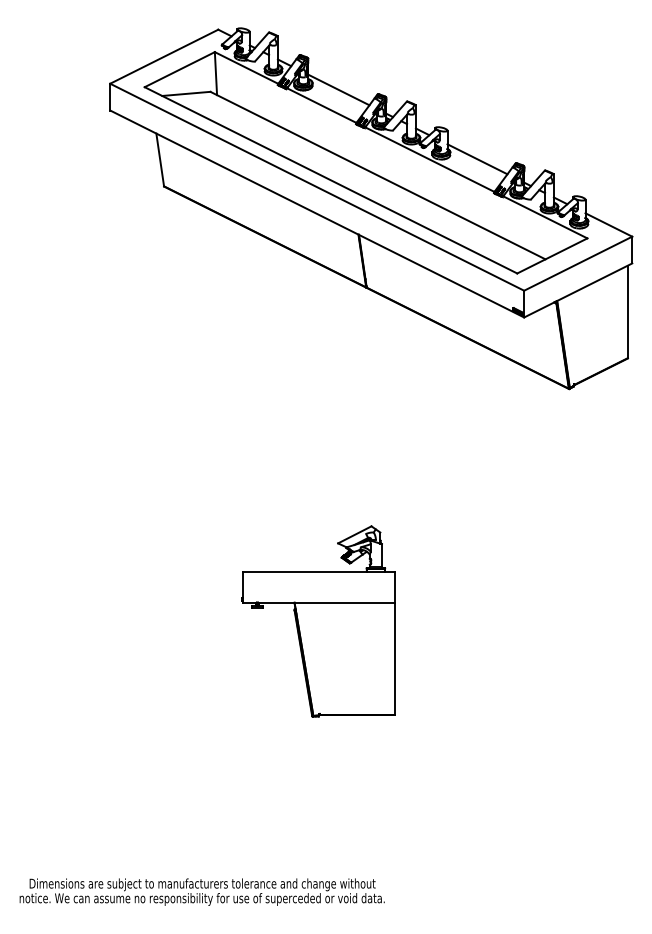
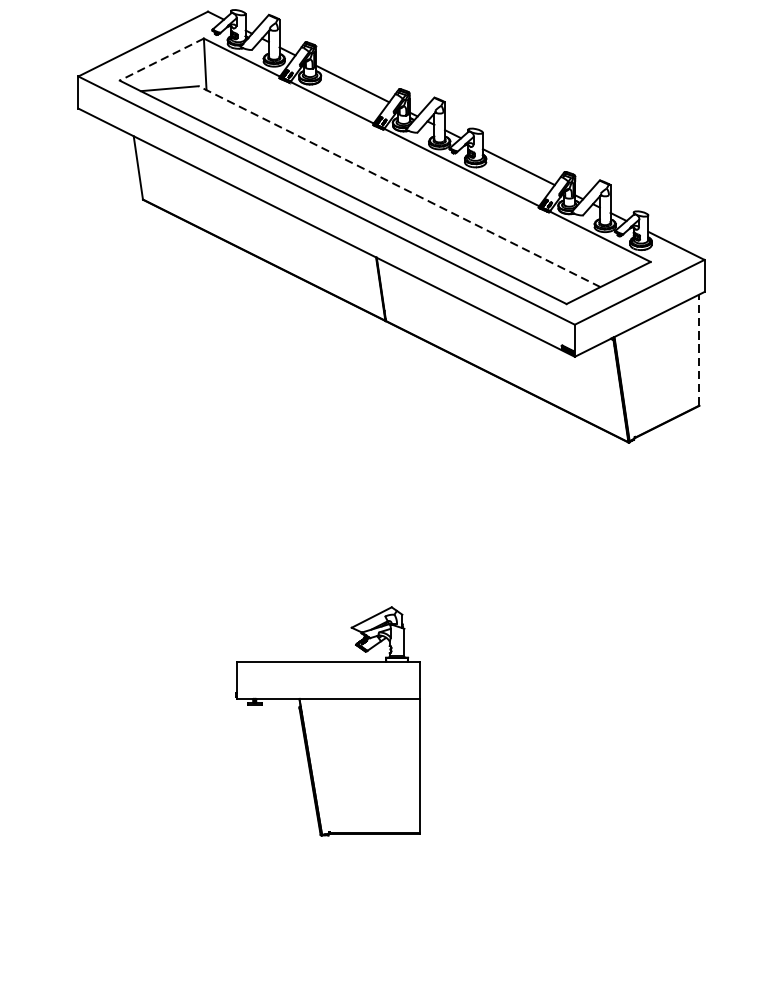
line: (179, 69) -> (161, 59), solid -> dashed
line: (377, 175) -> (398, 186), solid -> dashed
line: (627, 311) -> (698, 349), solid -> dashed

